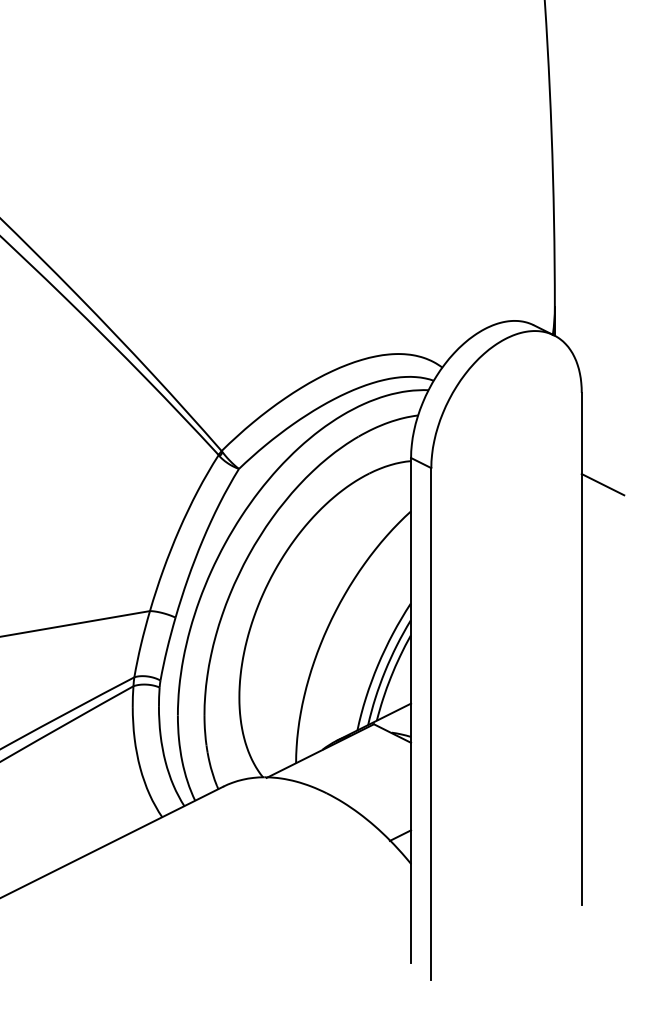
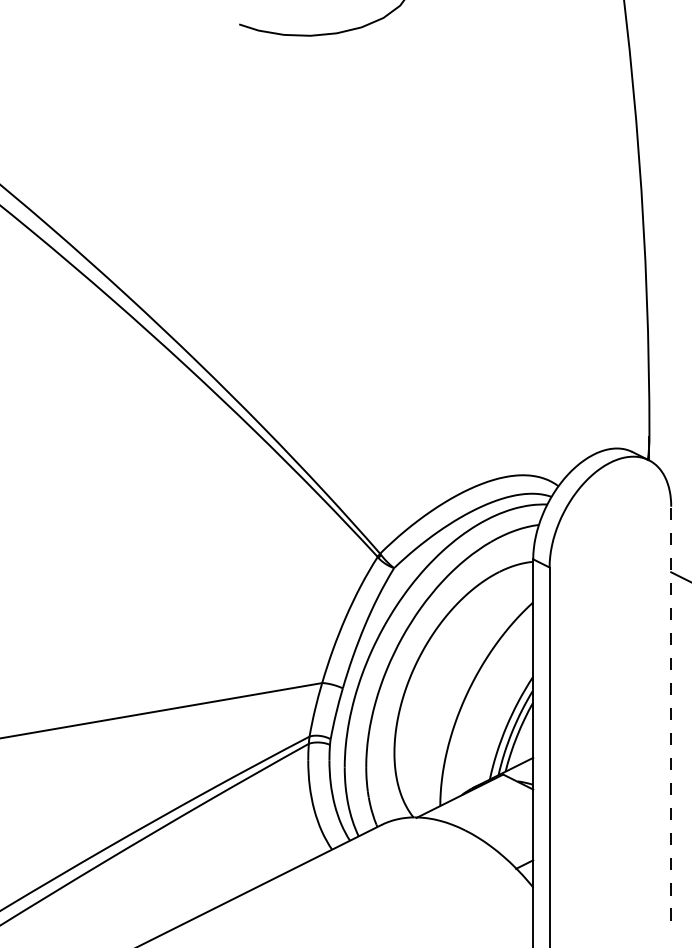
line: (582, 648) -> (671, 713), solid -> dashed

